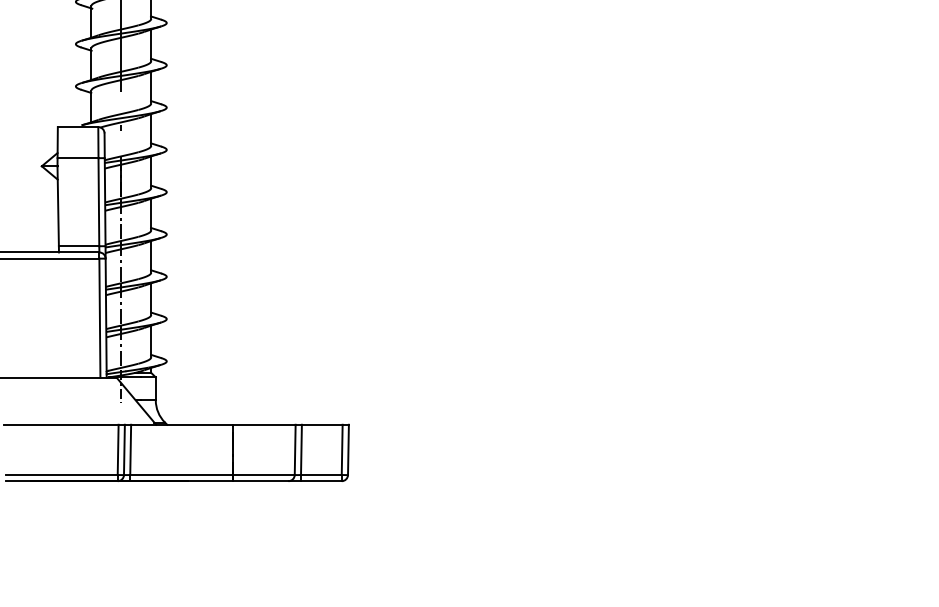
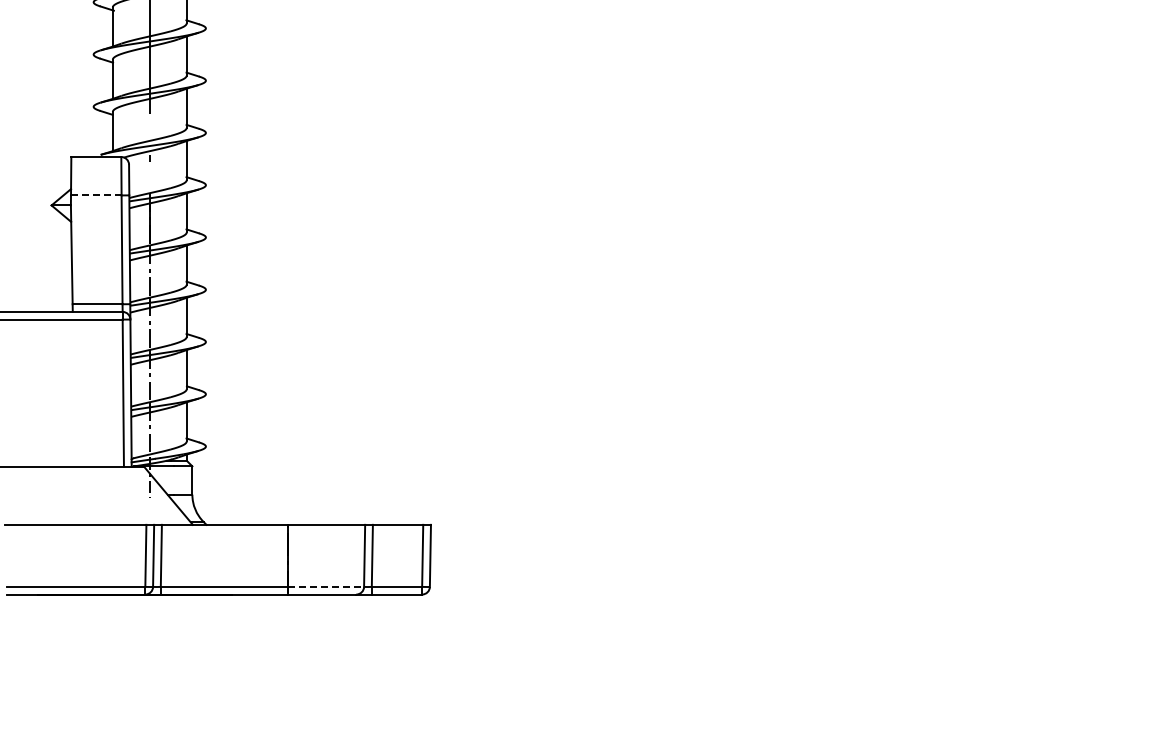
line: (77, 158) -> (95, 195), solid -> dashed
line: (264, 474) -> (326, 586), solid -> dashed

